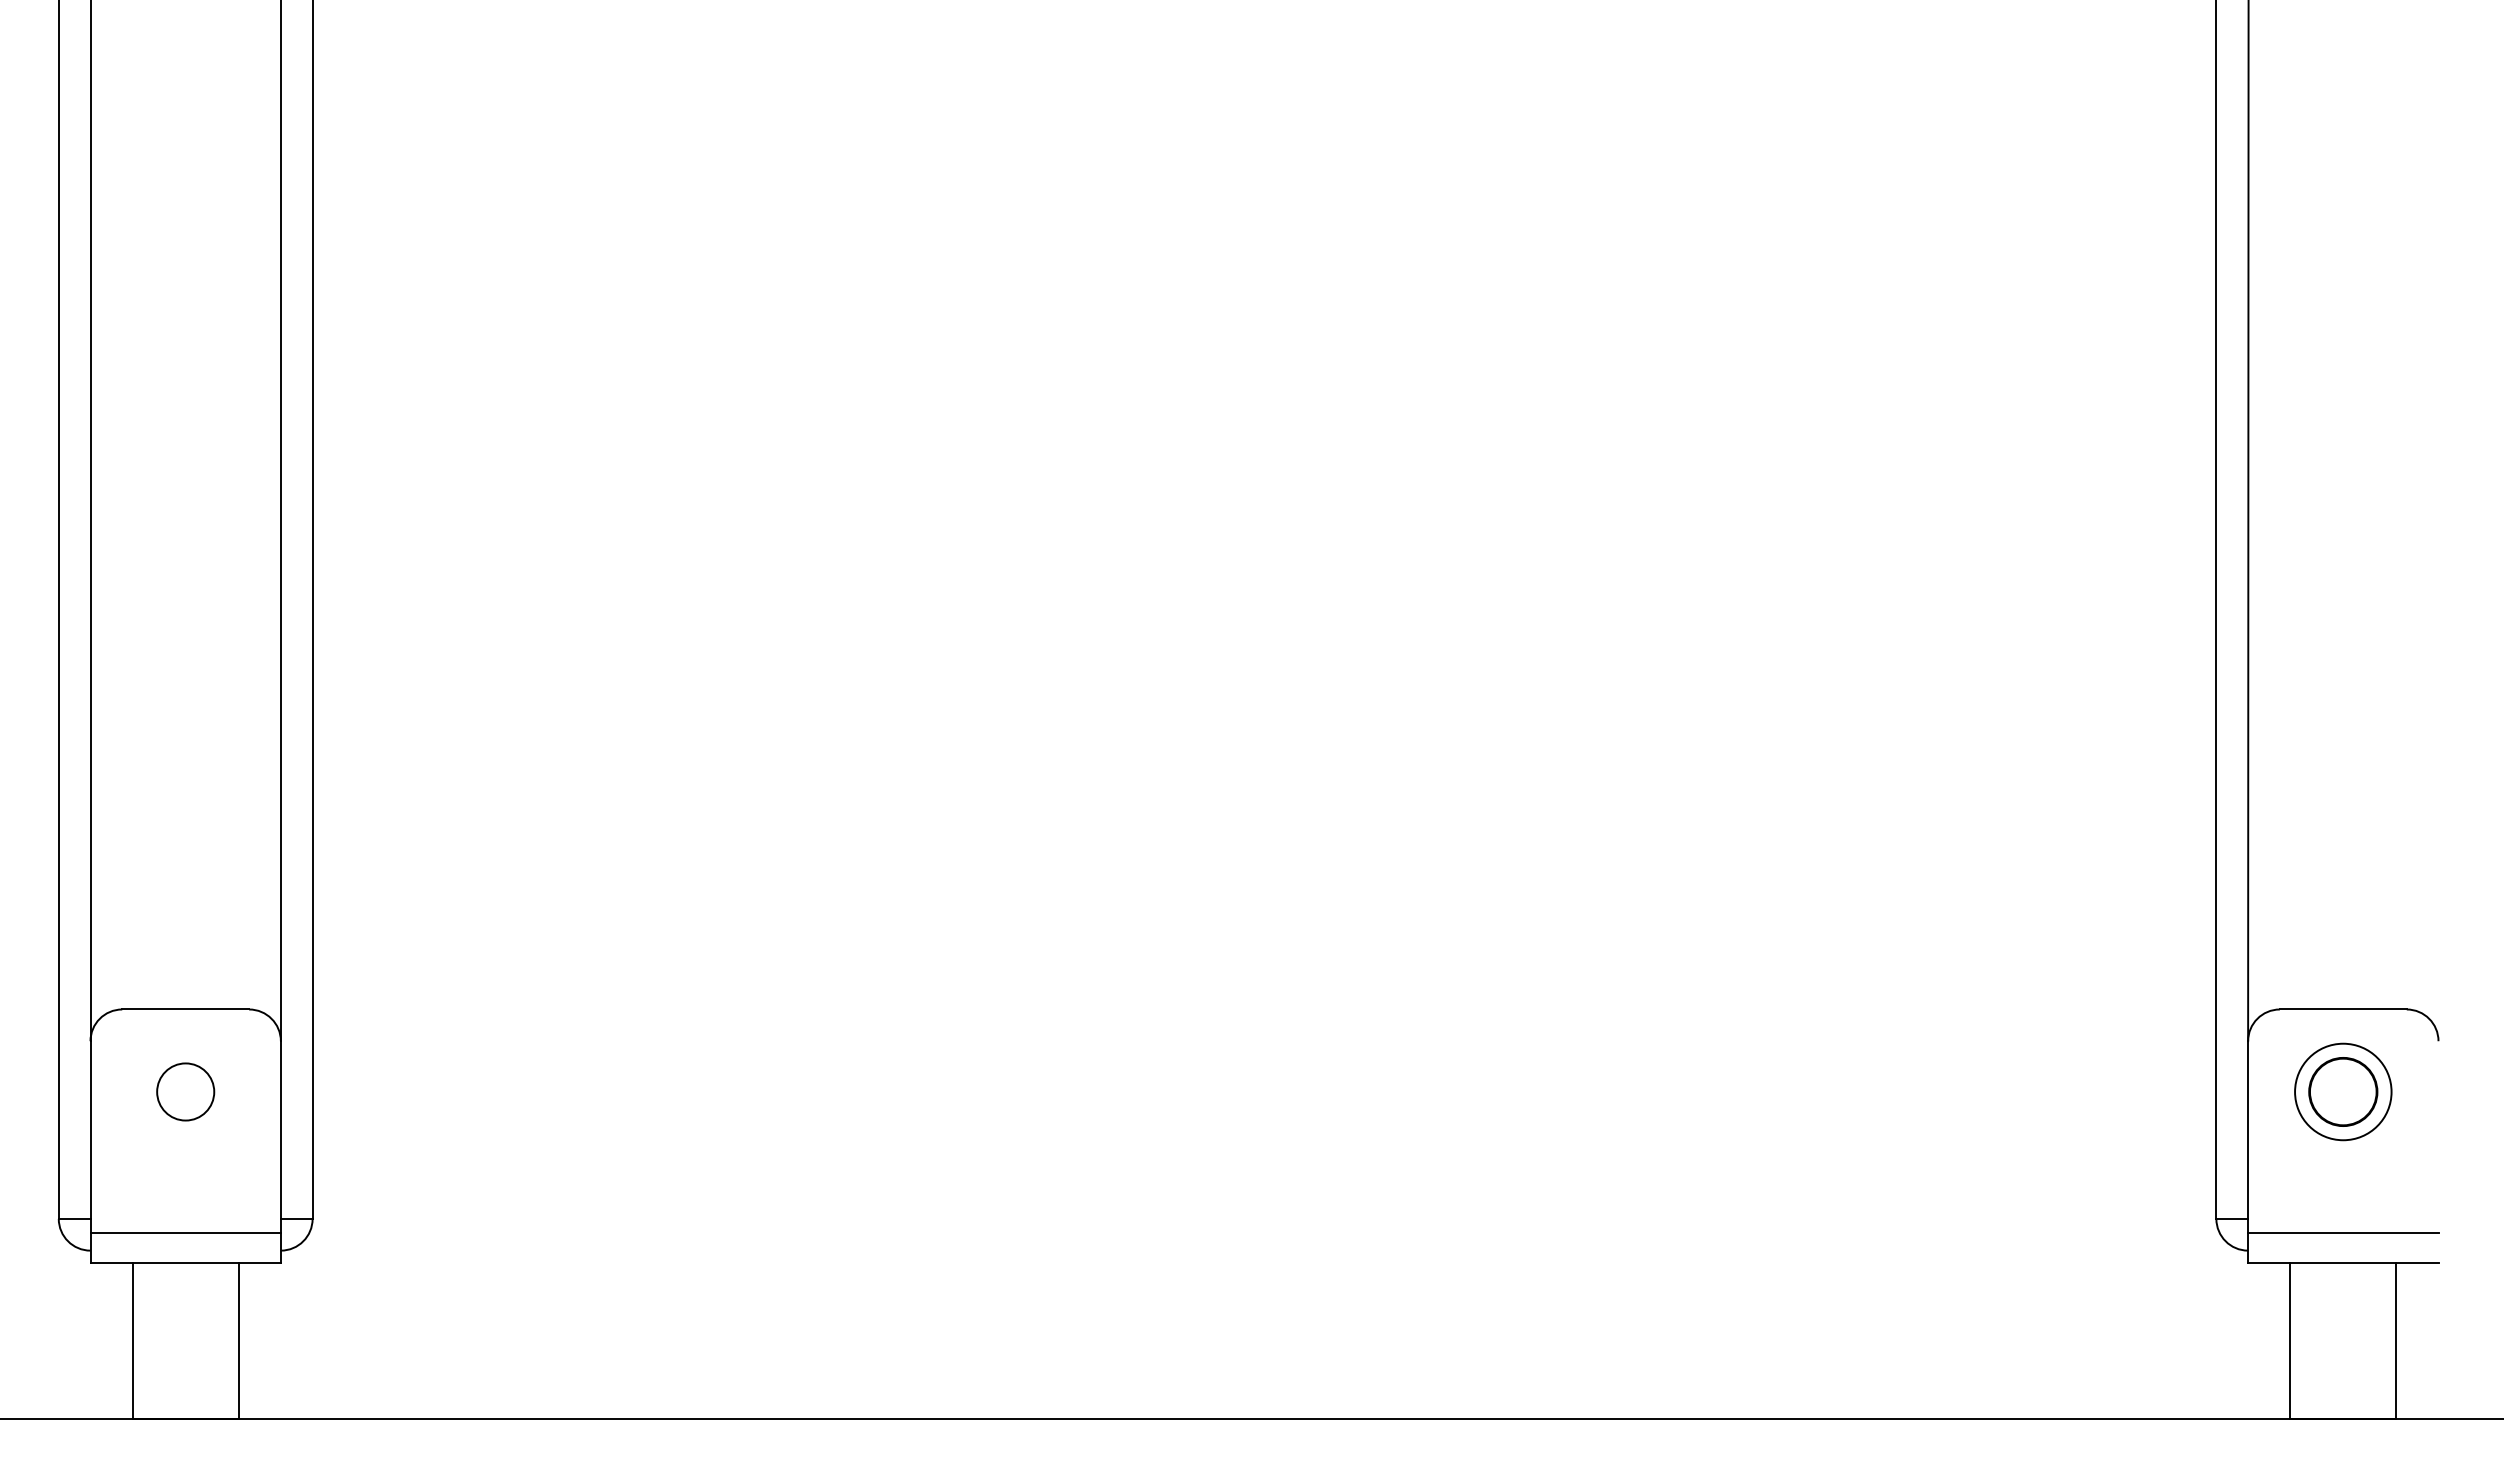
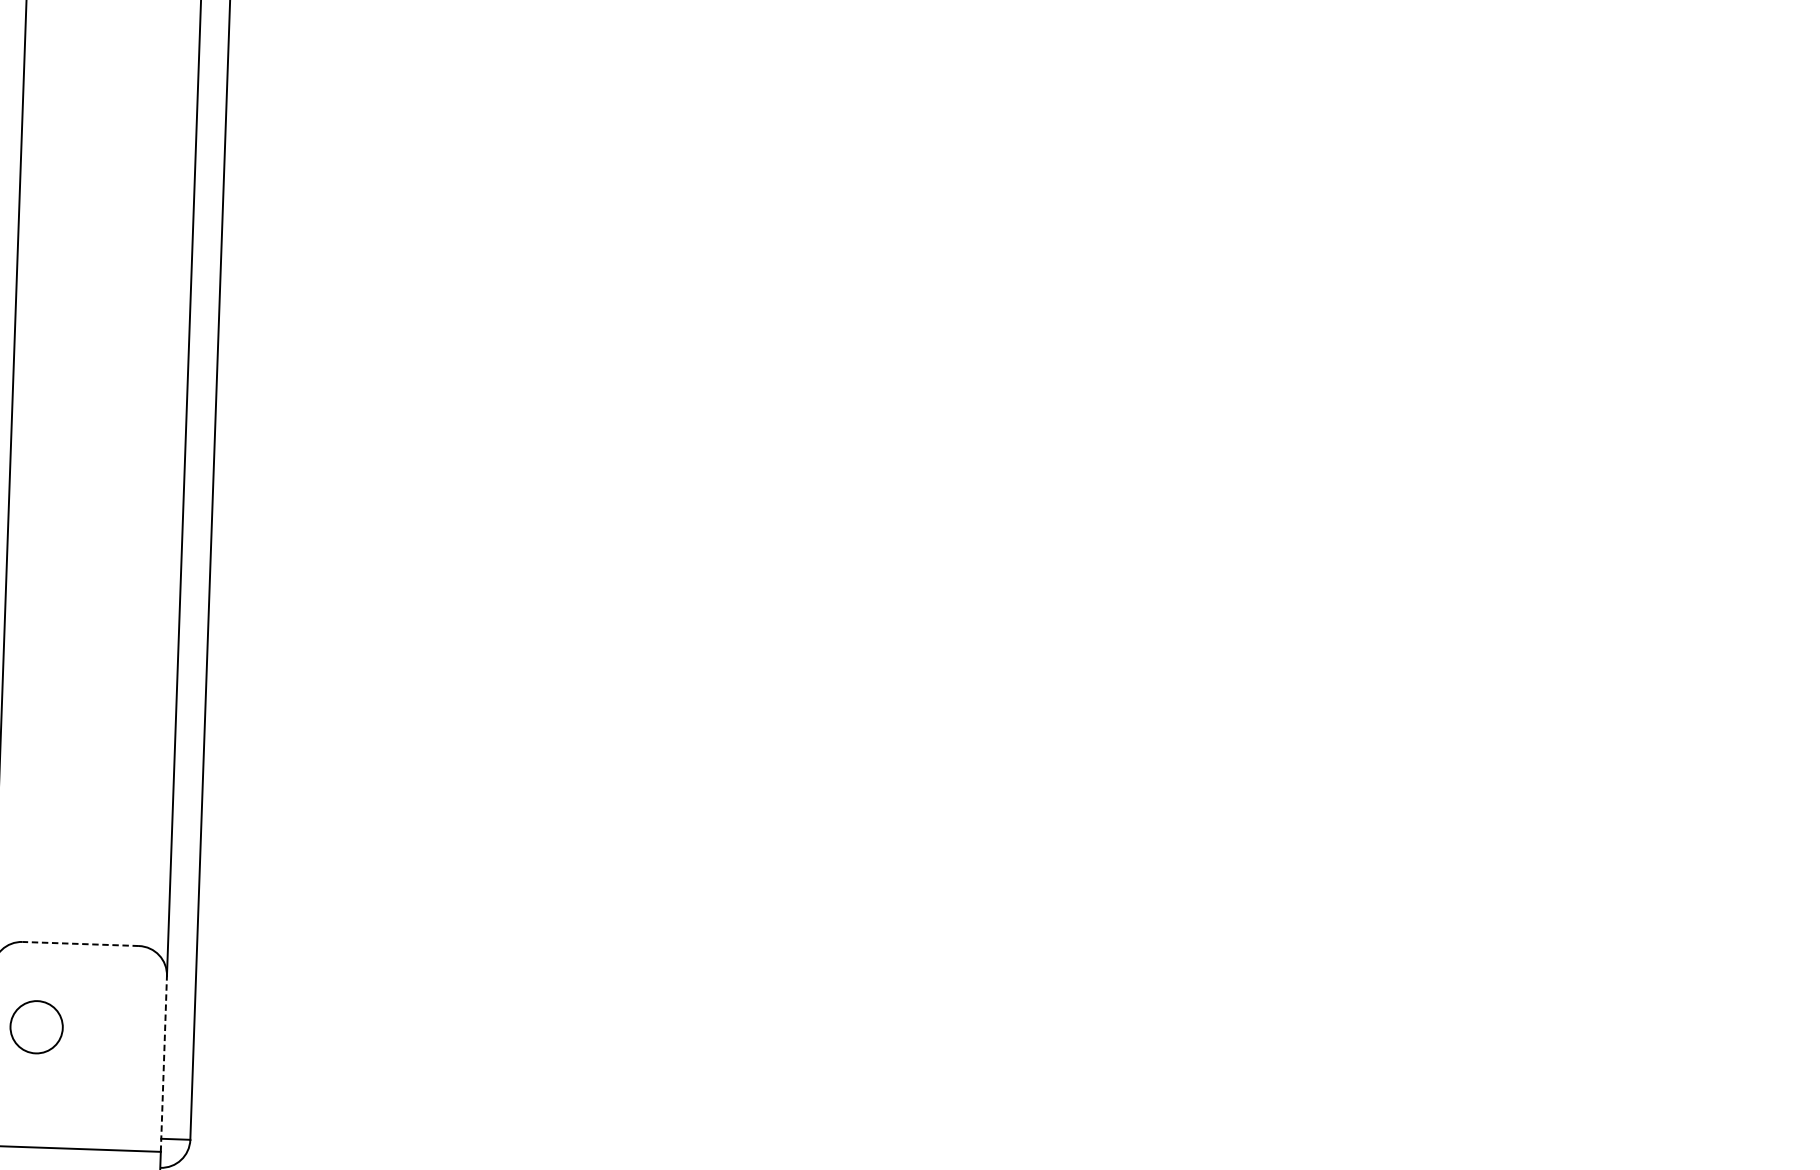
line: (185, 1009) -> (80, 944), solid -> dashed
circle: (185, 1091) -> (36, 1026), moved
line: (280, 1137) -> (163, 1064), solid -> dashed

